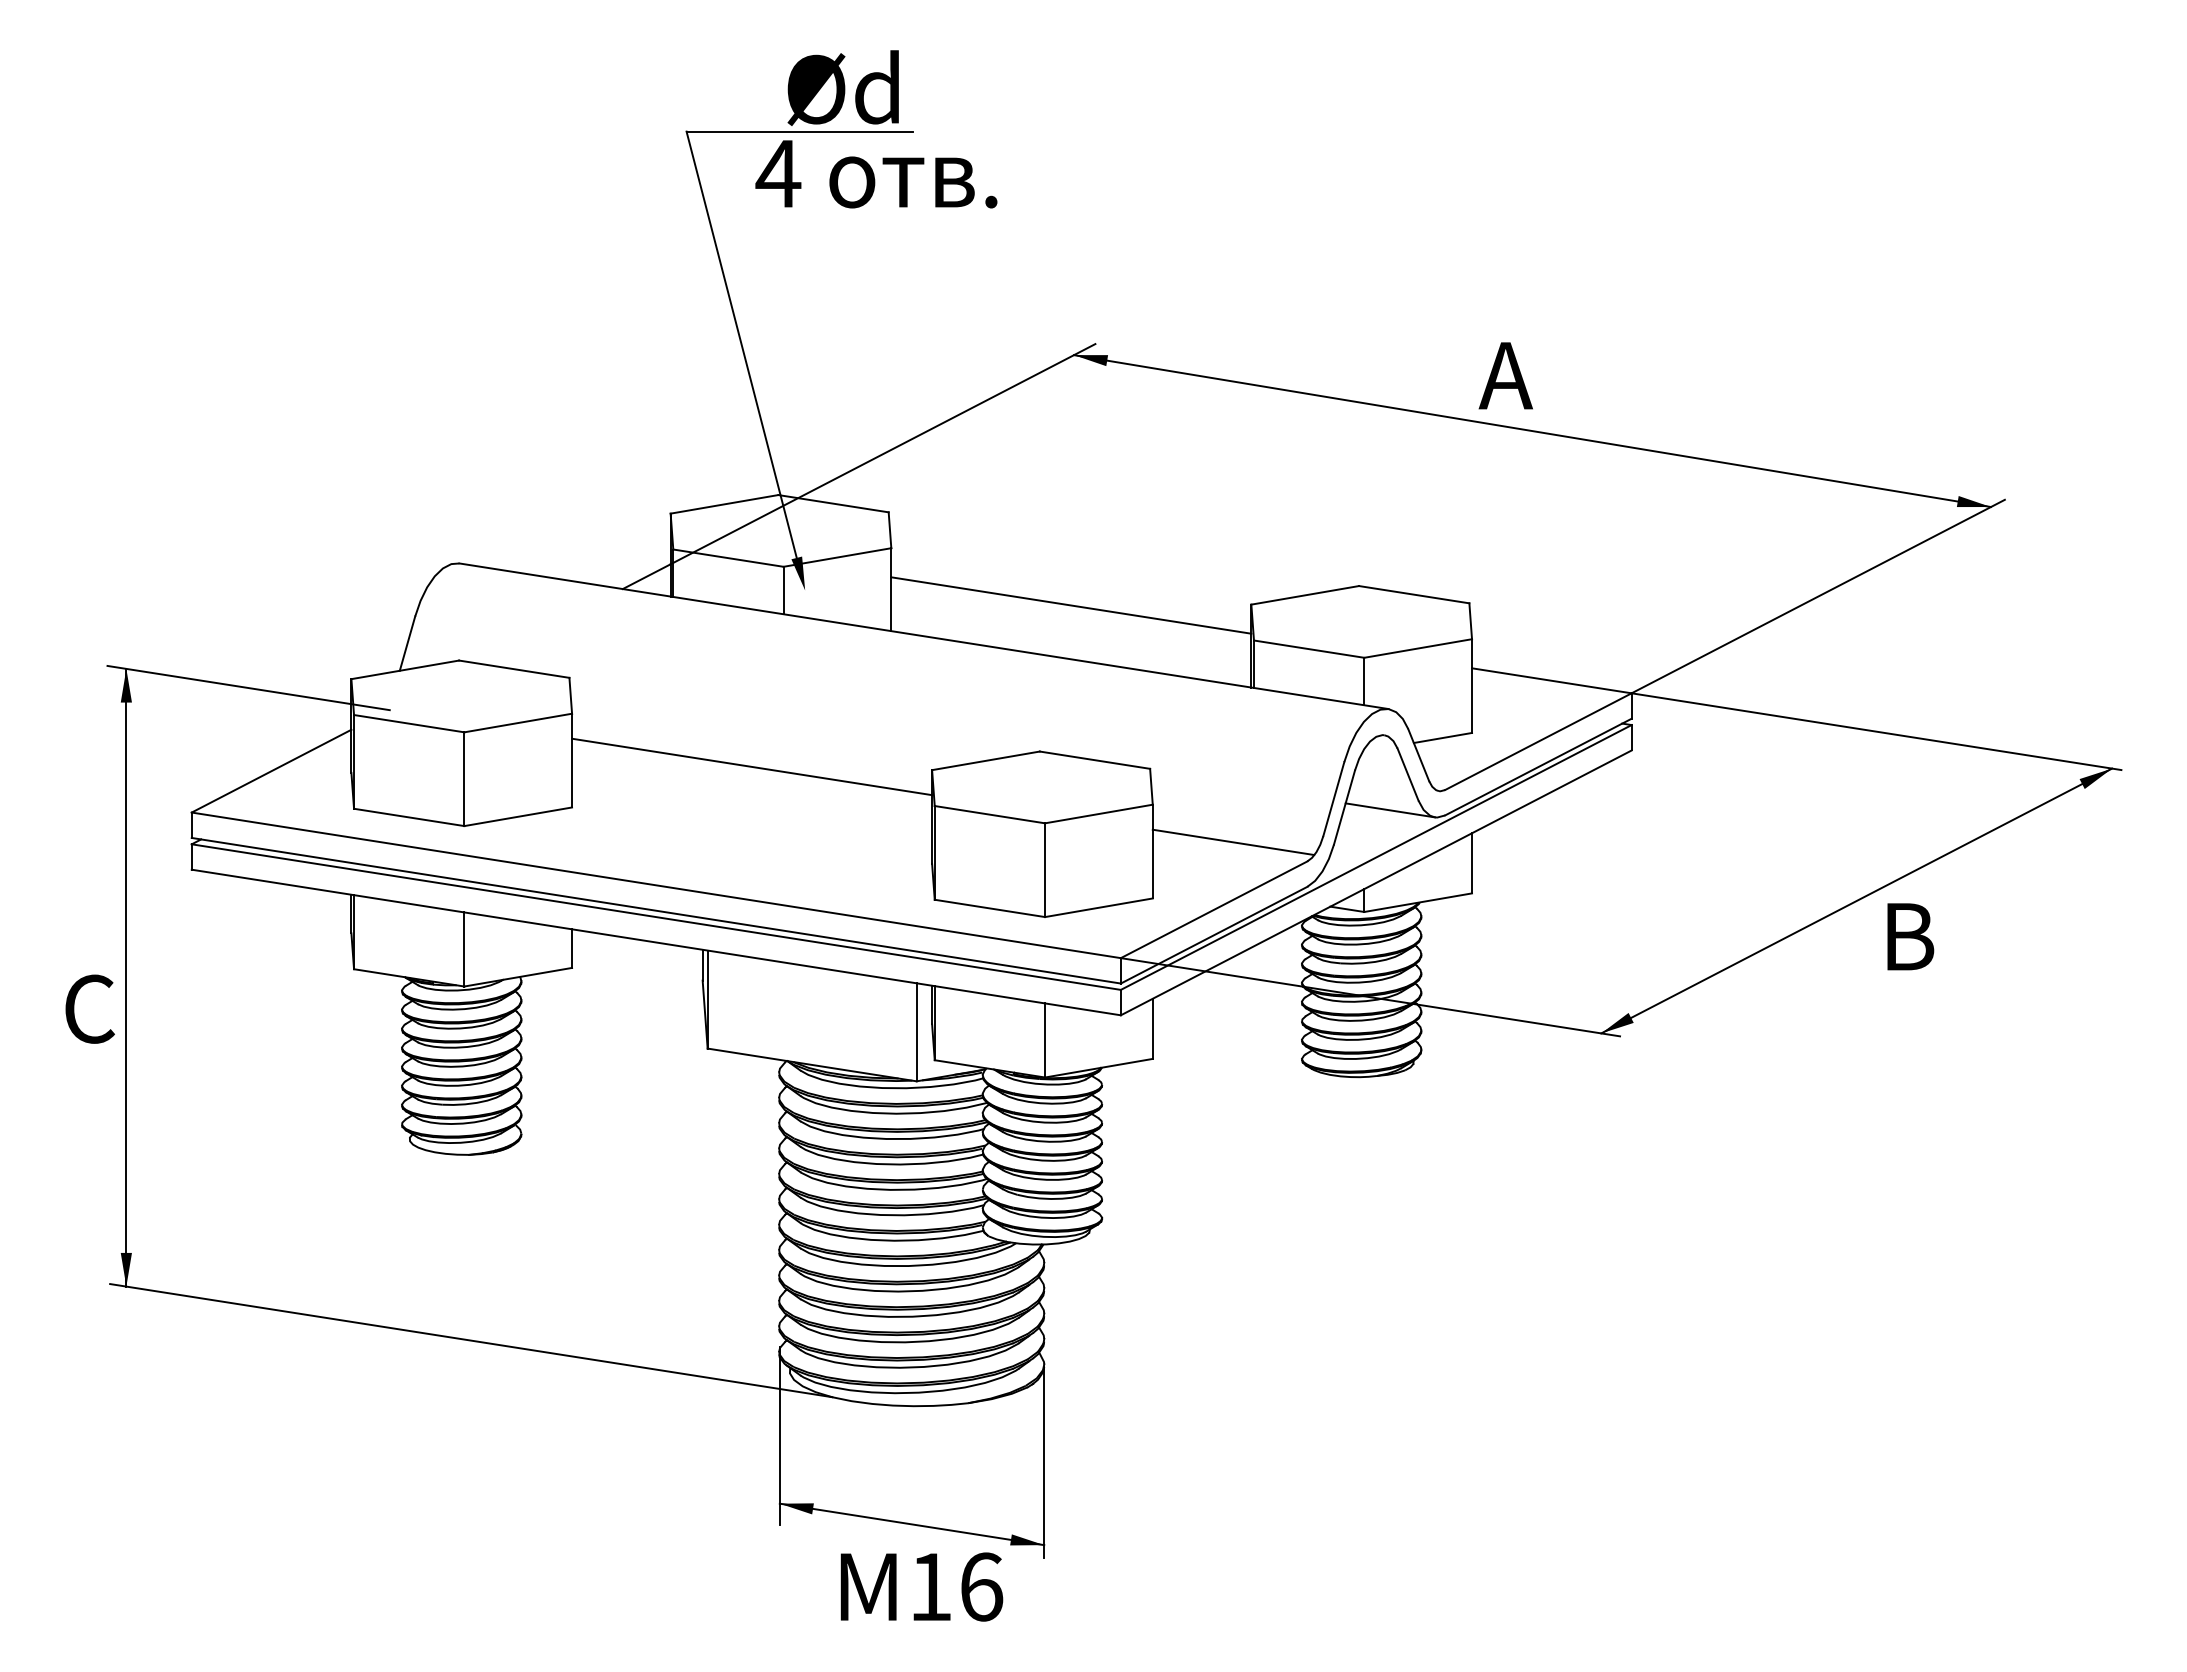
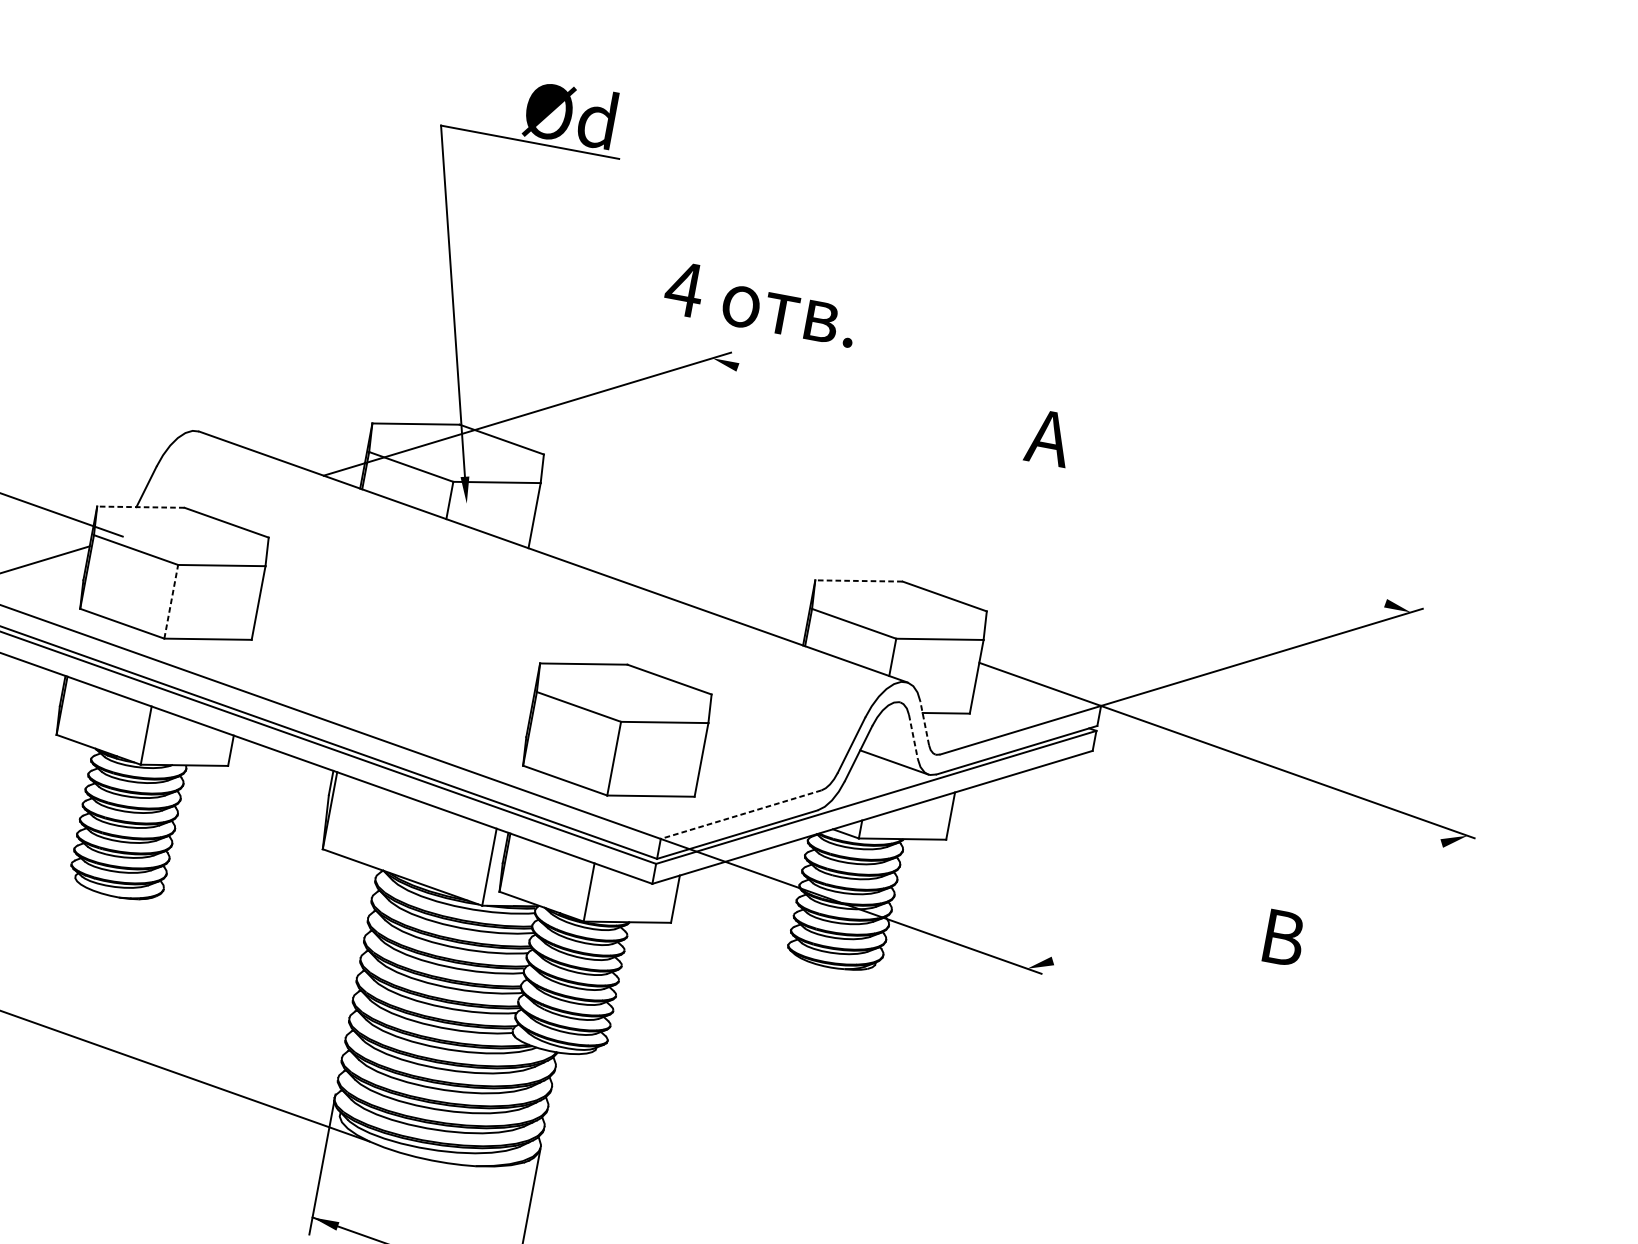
text: (876, 174) -> (761, 304), moved
line: (1532, 431) -> (1061, 485), removed
line: (1305, 595) -> (859, 581), solid -> dashed
line: (1071, 605) -> (673, 554), removed
line: (405, 669) -> (141, 506), solid -> dashed
line: (1418, 754) -> (924, 722), solid -> dashed
line: (752, 766) -> (399, 634), removed
line: (1408, 775) -> (913, 737), solid -> dashed
line: (464, 779) -> (171, 602), solid -> dashed
line: (1233, 842) -> (766, 764), removed
line: (1856, 900) -> (1247, 901), removed
line: (1213, 910) -> (740, 815), solid -> dashed

